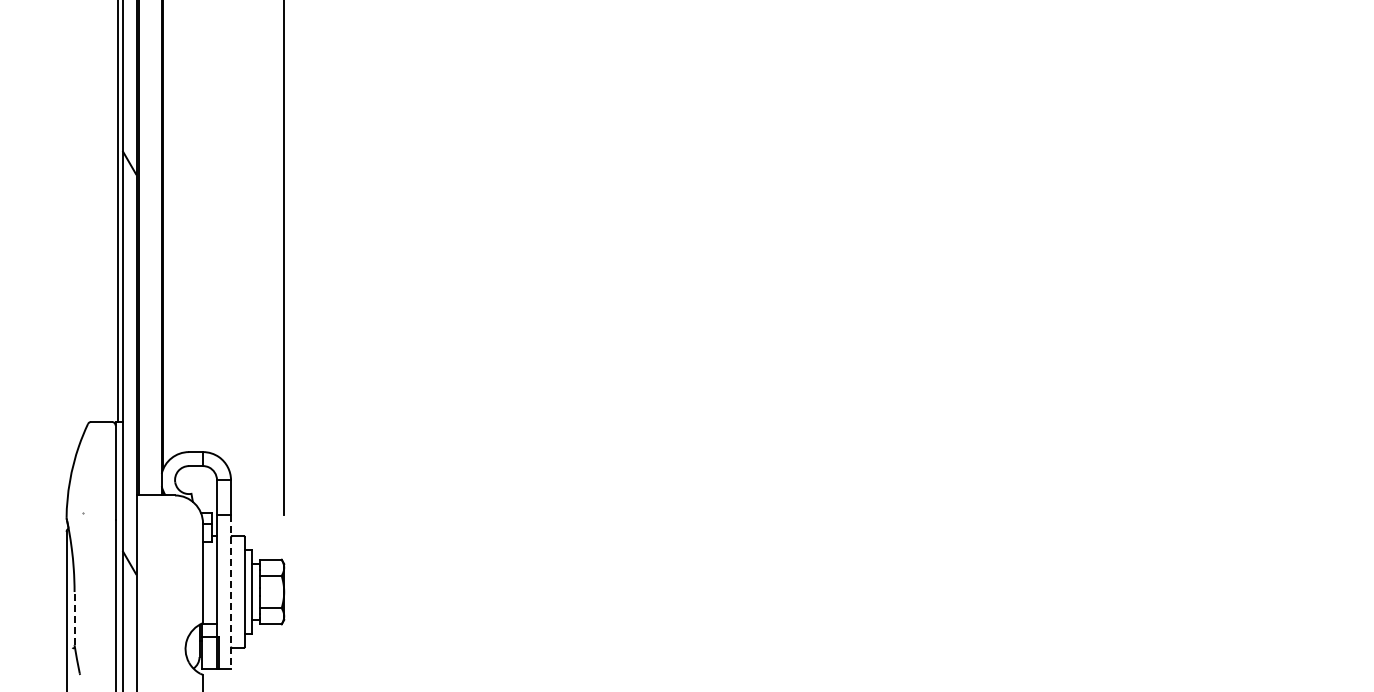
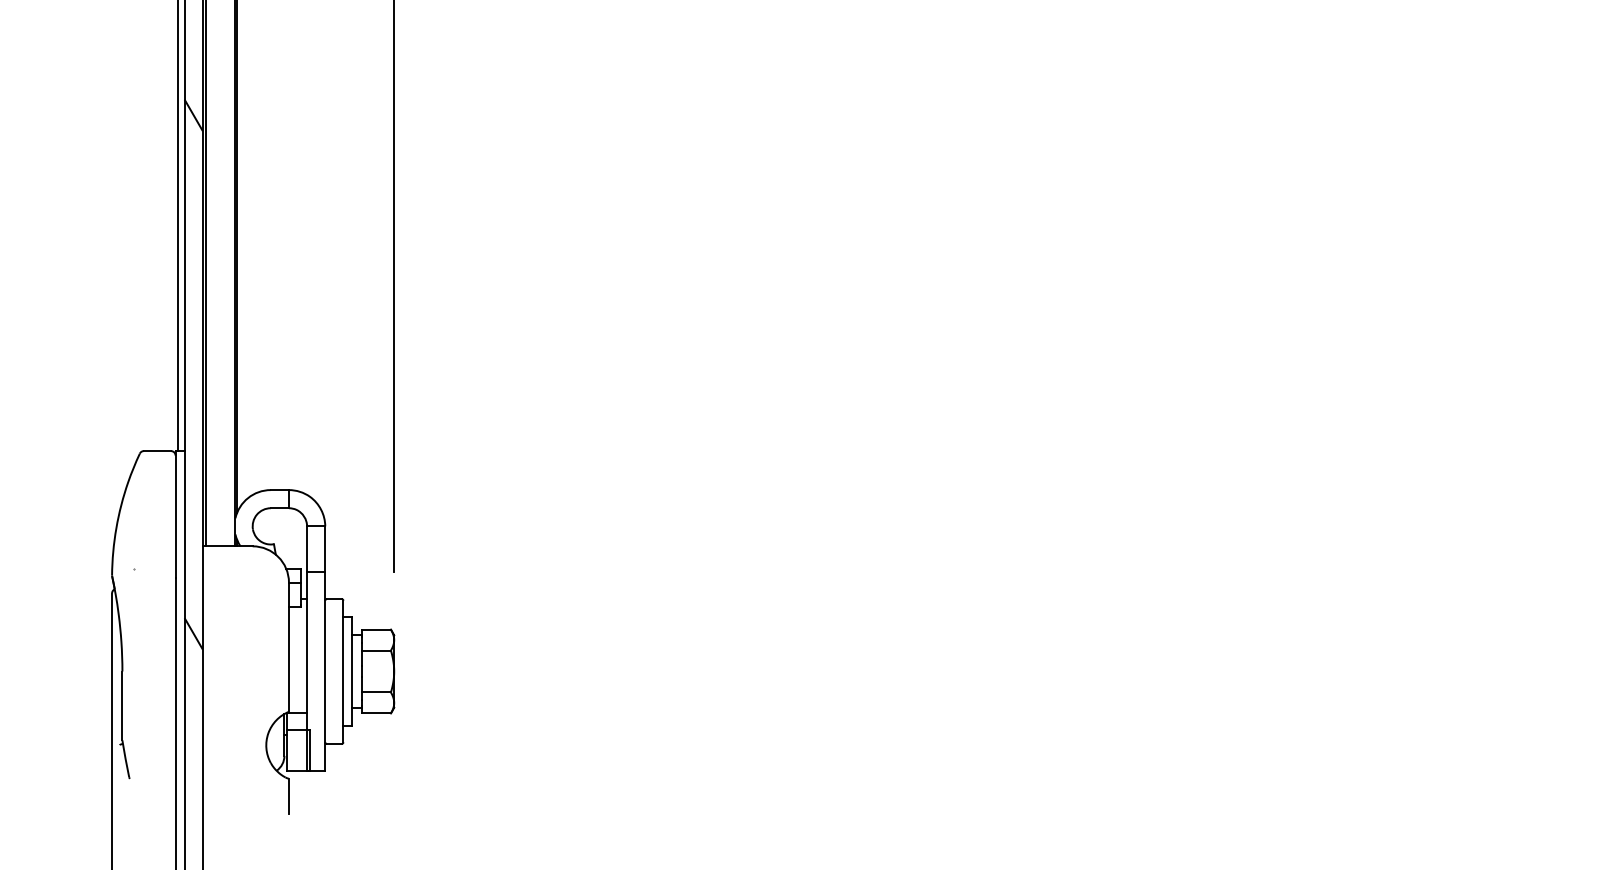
line: (231, 592) -> (325, 672), dashed -> solid
line: (74, 618) -> (122, 705), dashed -> solid

